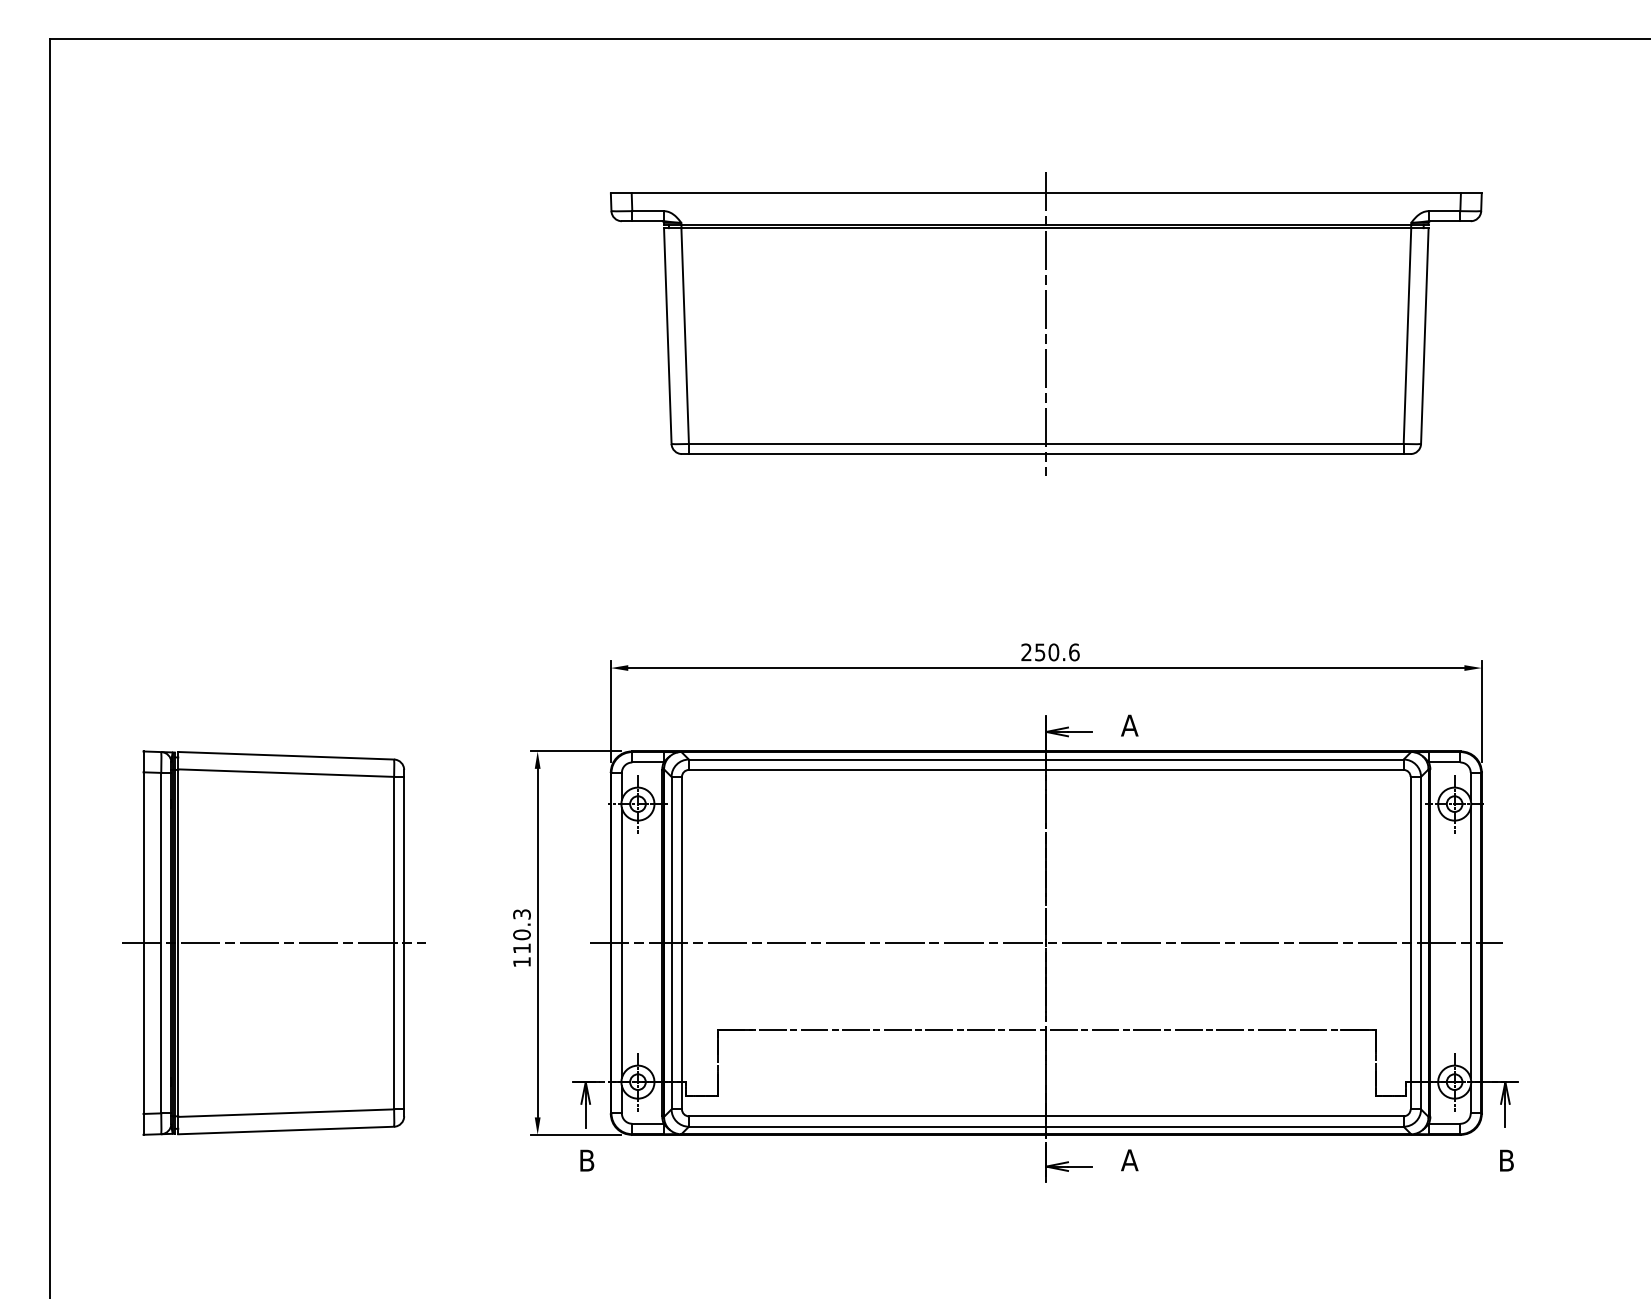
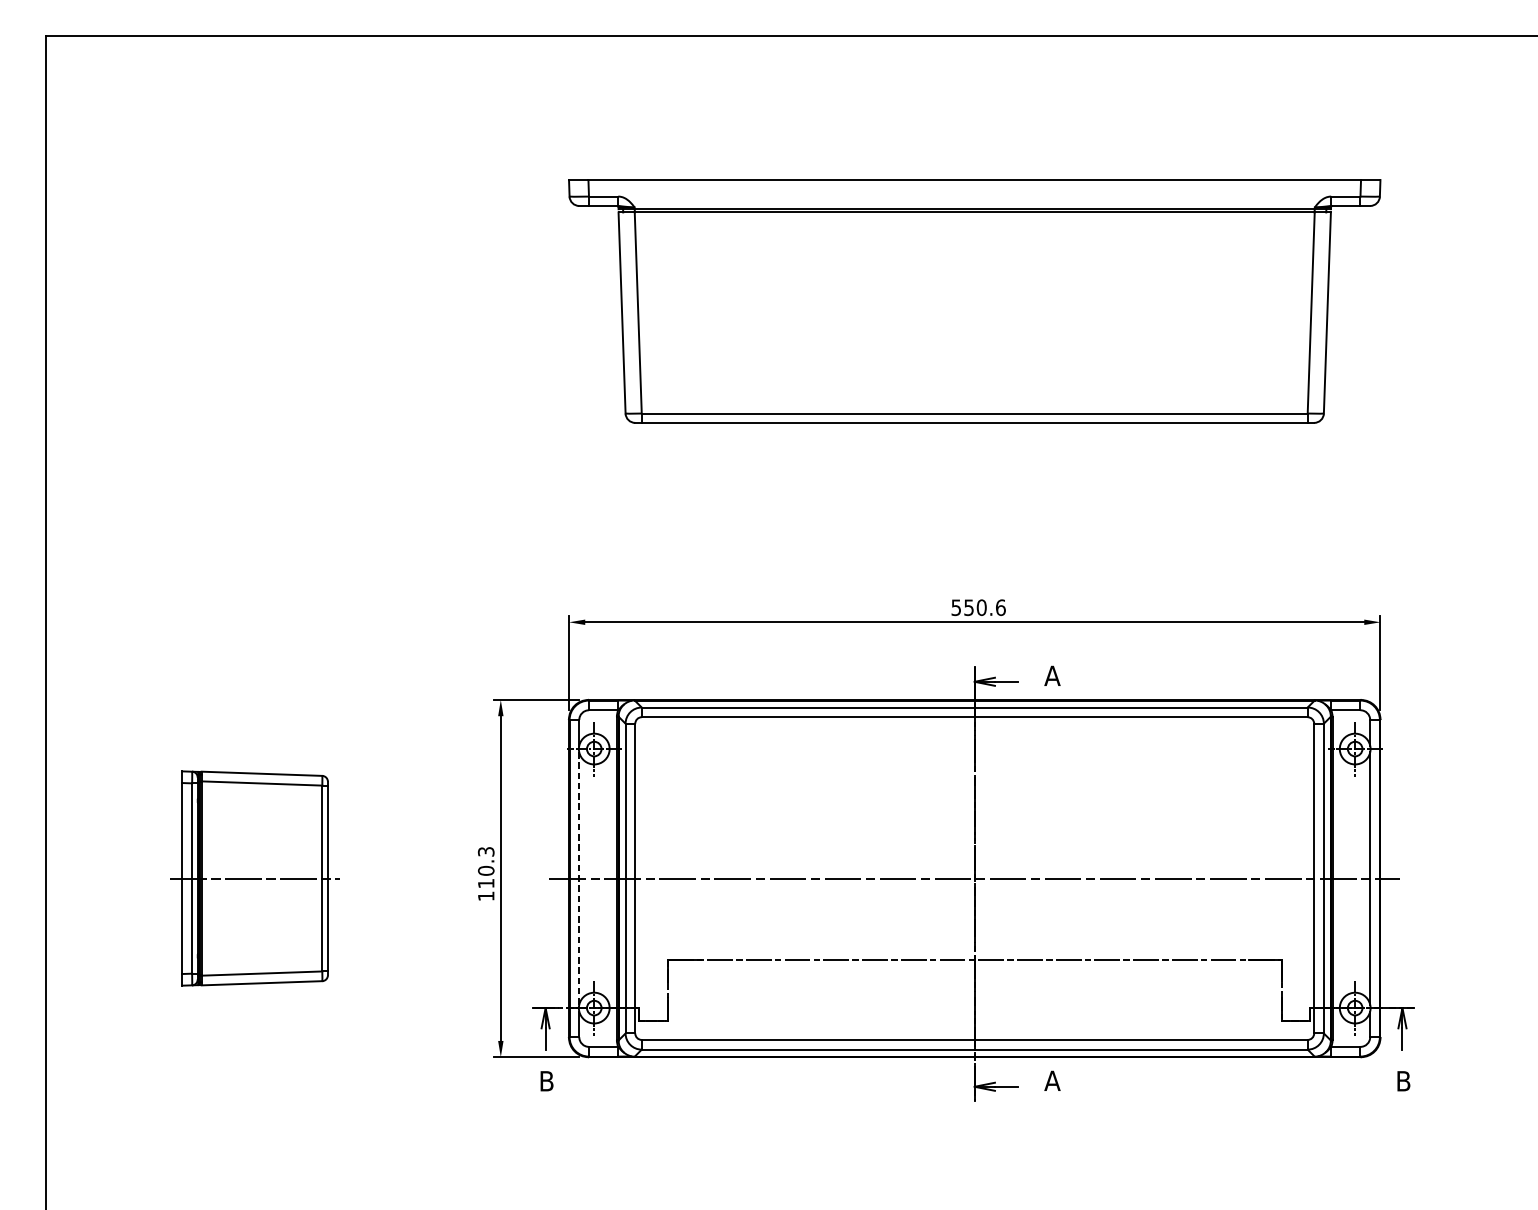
line: (1046, 323) -> (974, 301), removed
text: (1026, 652) -> (956, 607), 250.6 -> 550.6
part: (273, 942) -> (254, 877), size x0.6
line: (621, 942) -> (578, 877), solid -> dashed

